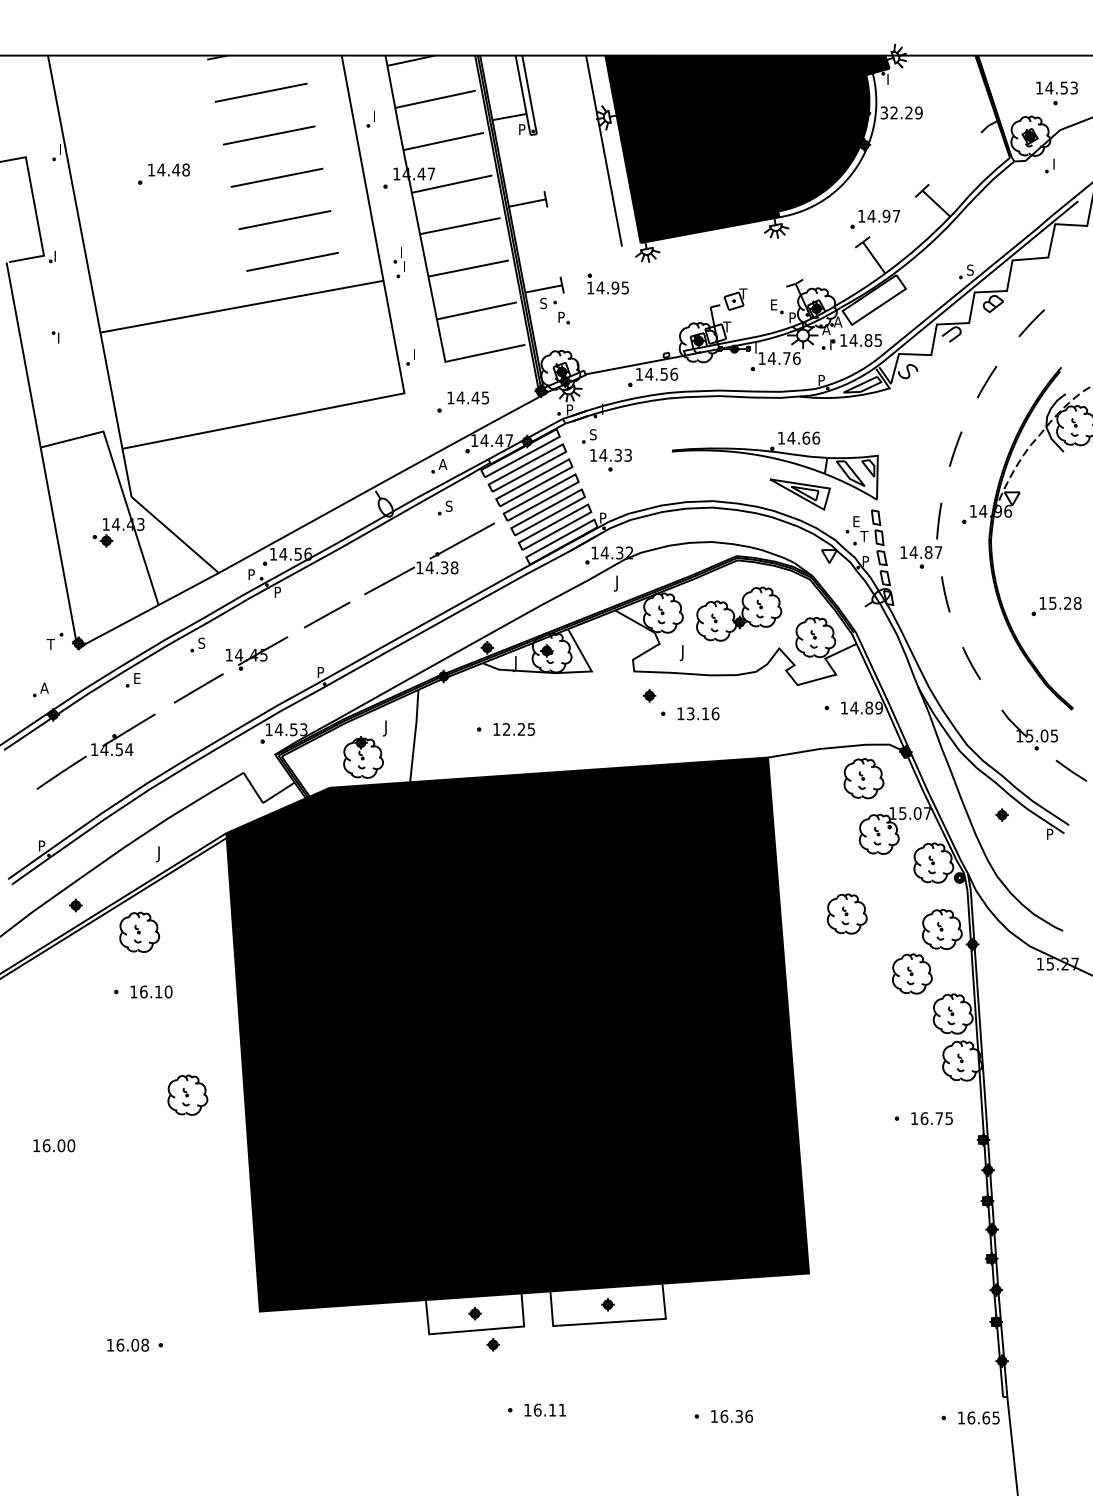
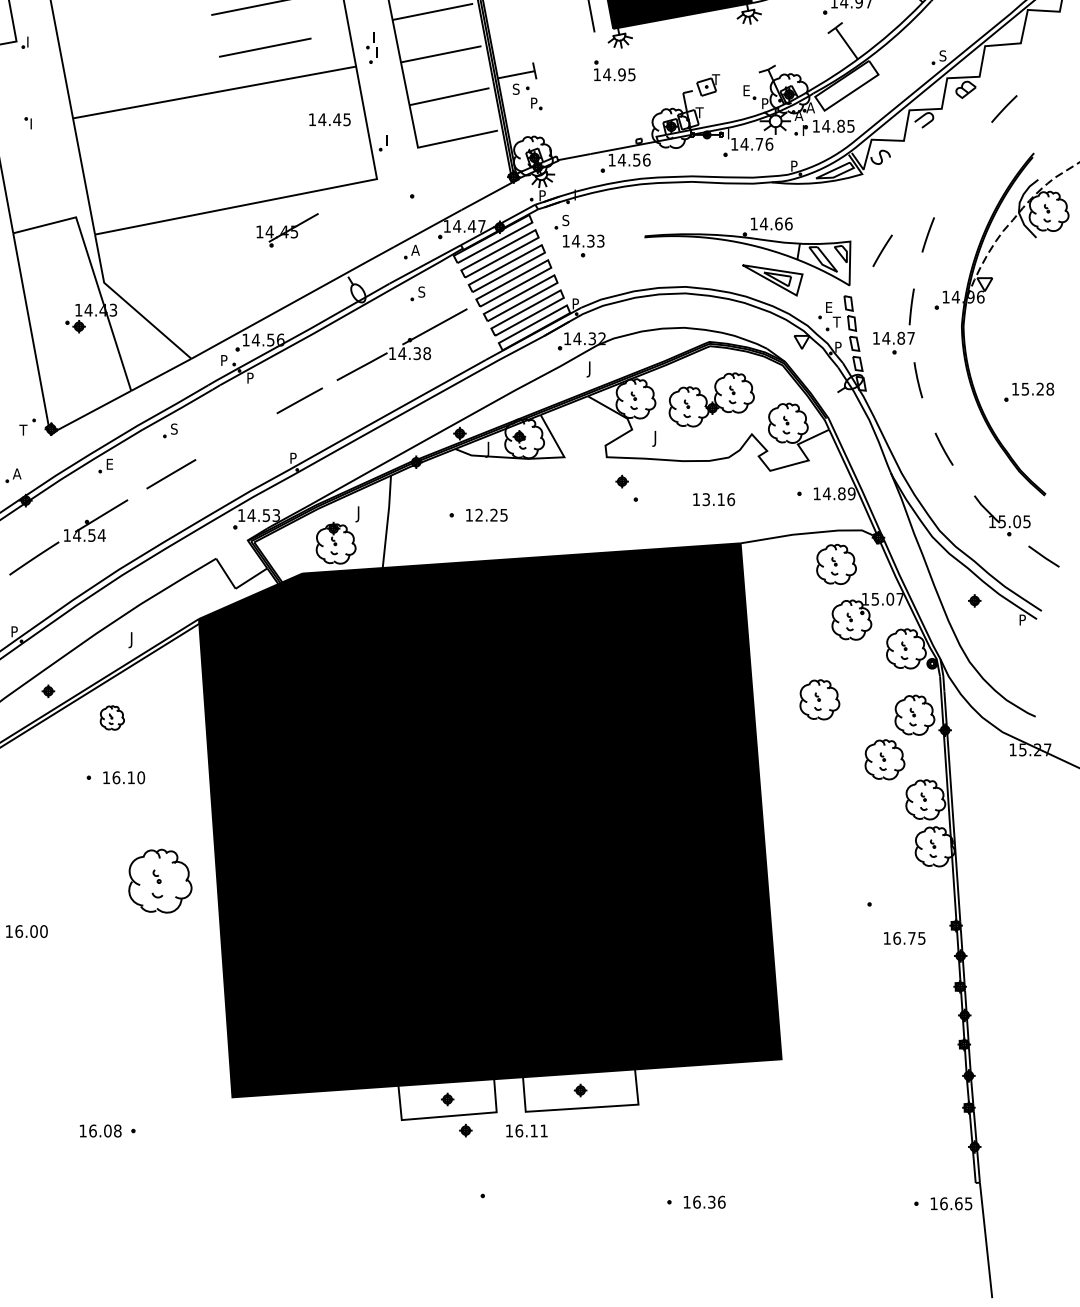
part: (607, 283) -> (614, 70), moved
line: (986, 381) -> (882, 250), moved
text: (468, 397) -> (330, 119), moved
part: (257, 653) -> (288, 230), moved
text: (698, 713) -> (714, 499), moved
part: (139, 931) -> (112, 717), size x0.6
part: (187, 1094) -> (160, 880), size x1.6
text: (931, 1118) -> (904, 938), moved
text: (544, 1409) -> (526, 1130), moved

